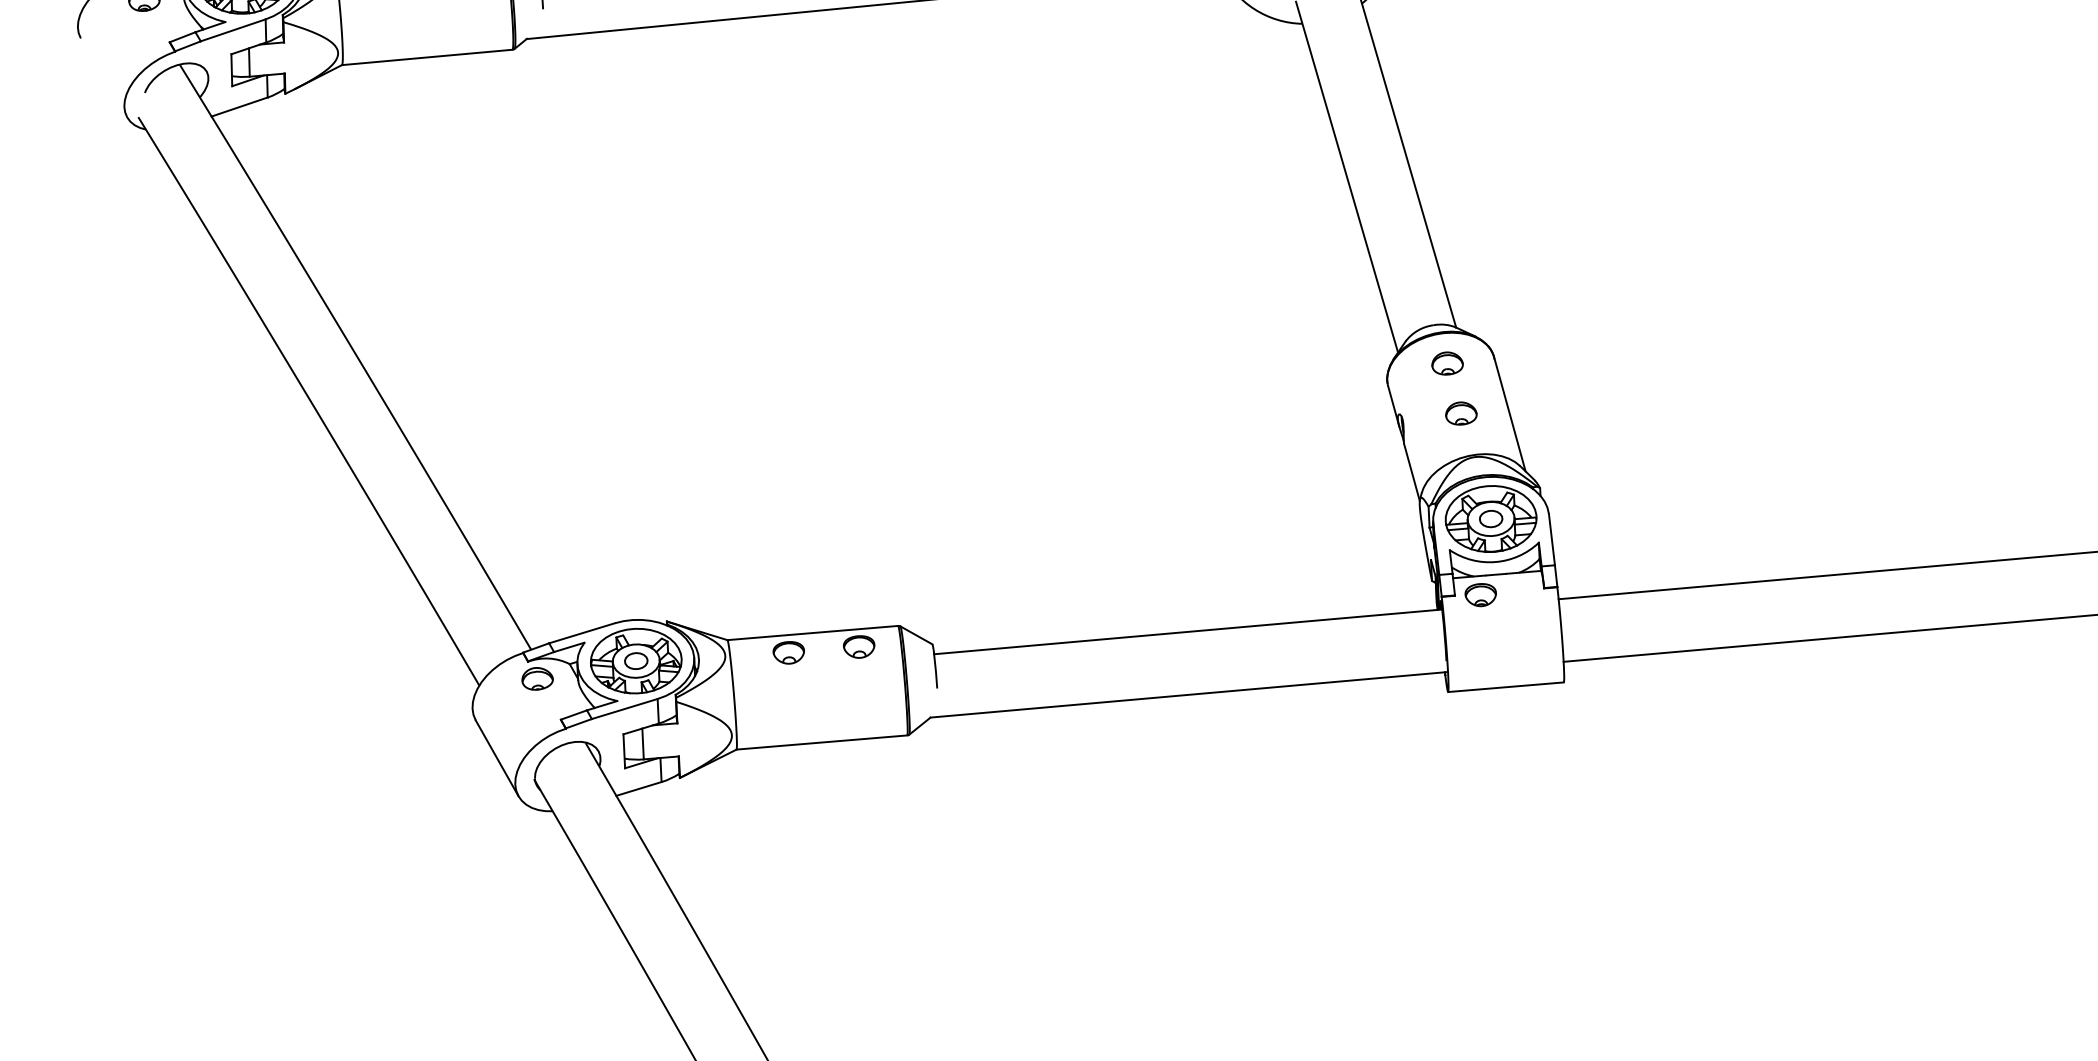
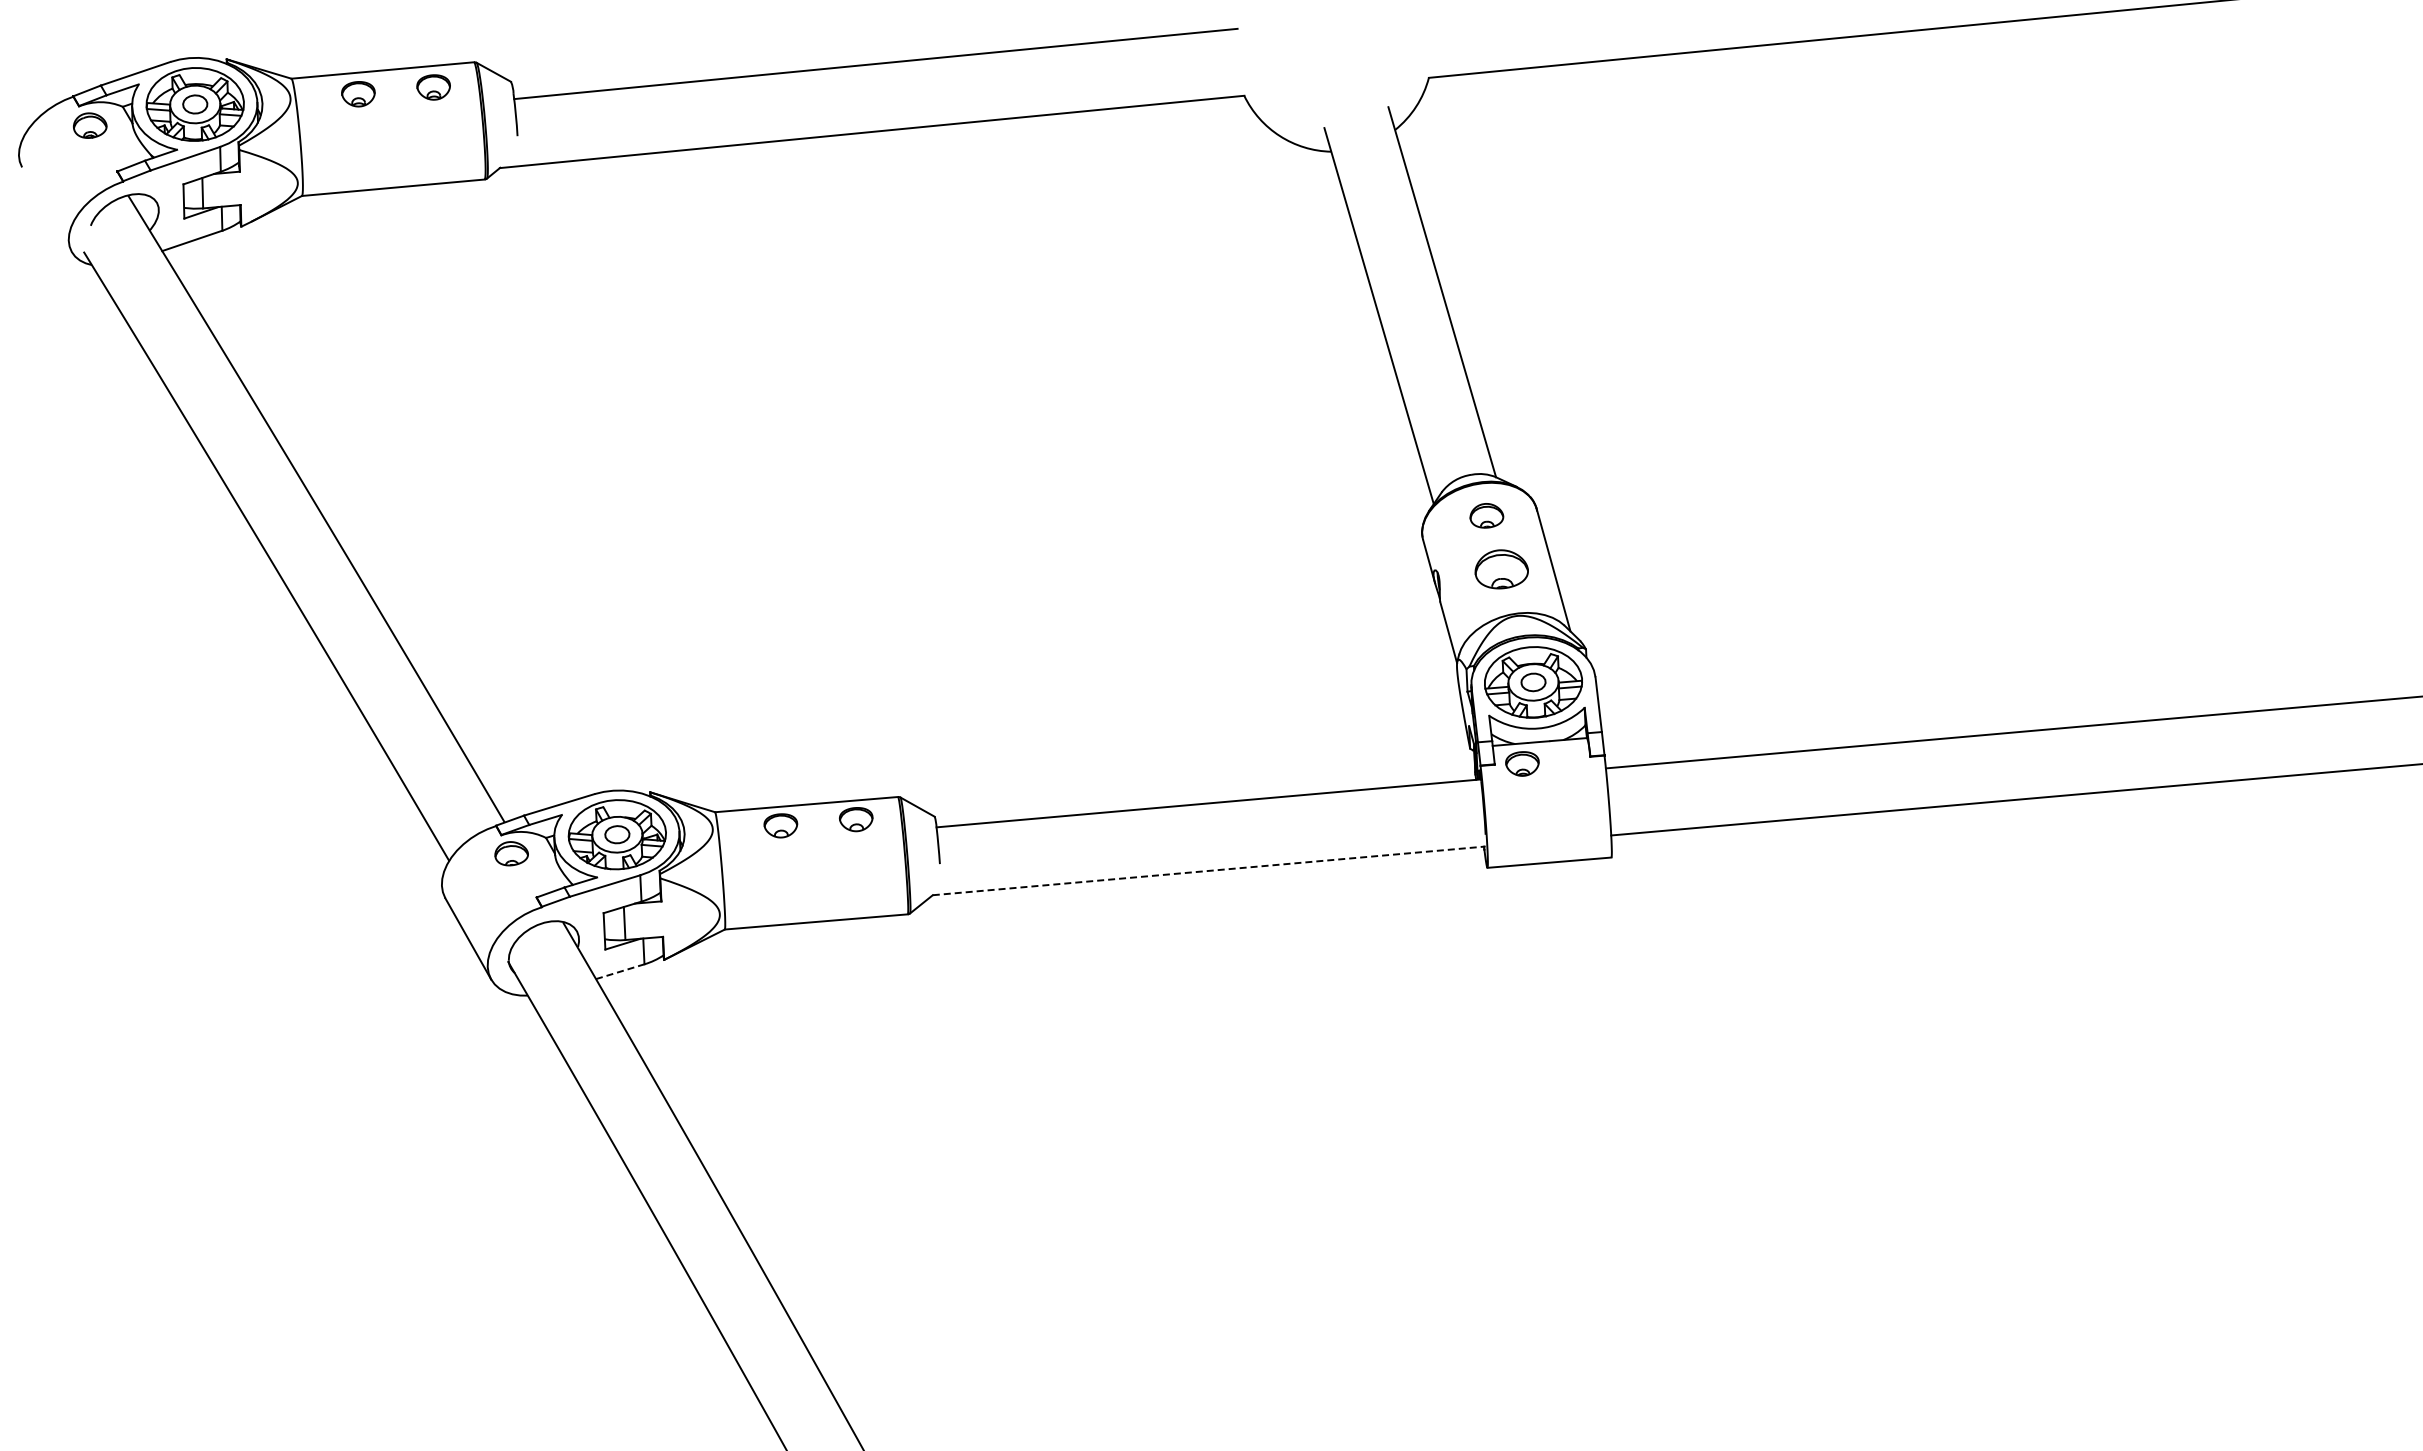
part: (1461, 413) -> (1501, 569), size x1.6
line: (1188, 694) -> (1209, 870), solid -> dashed
line: (639, 788) -> (620, 971), solid -> dashed

